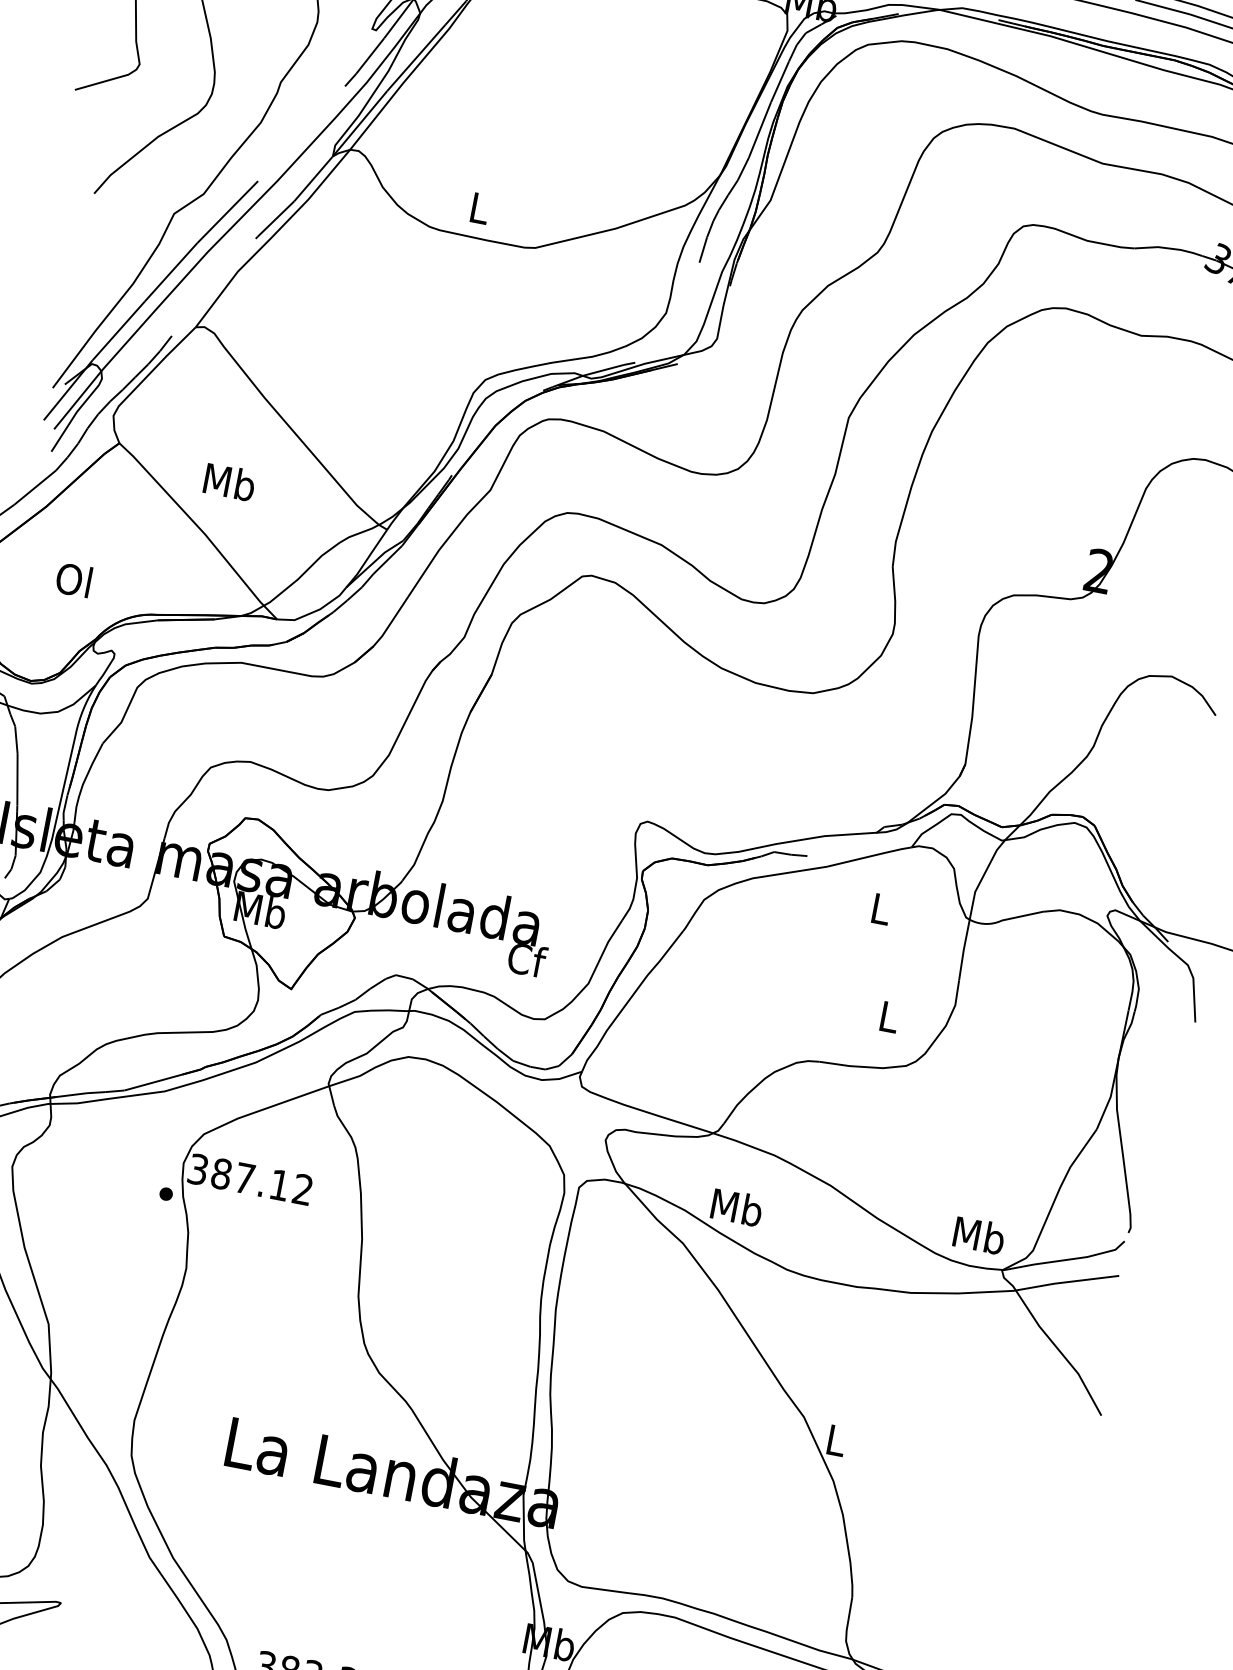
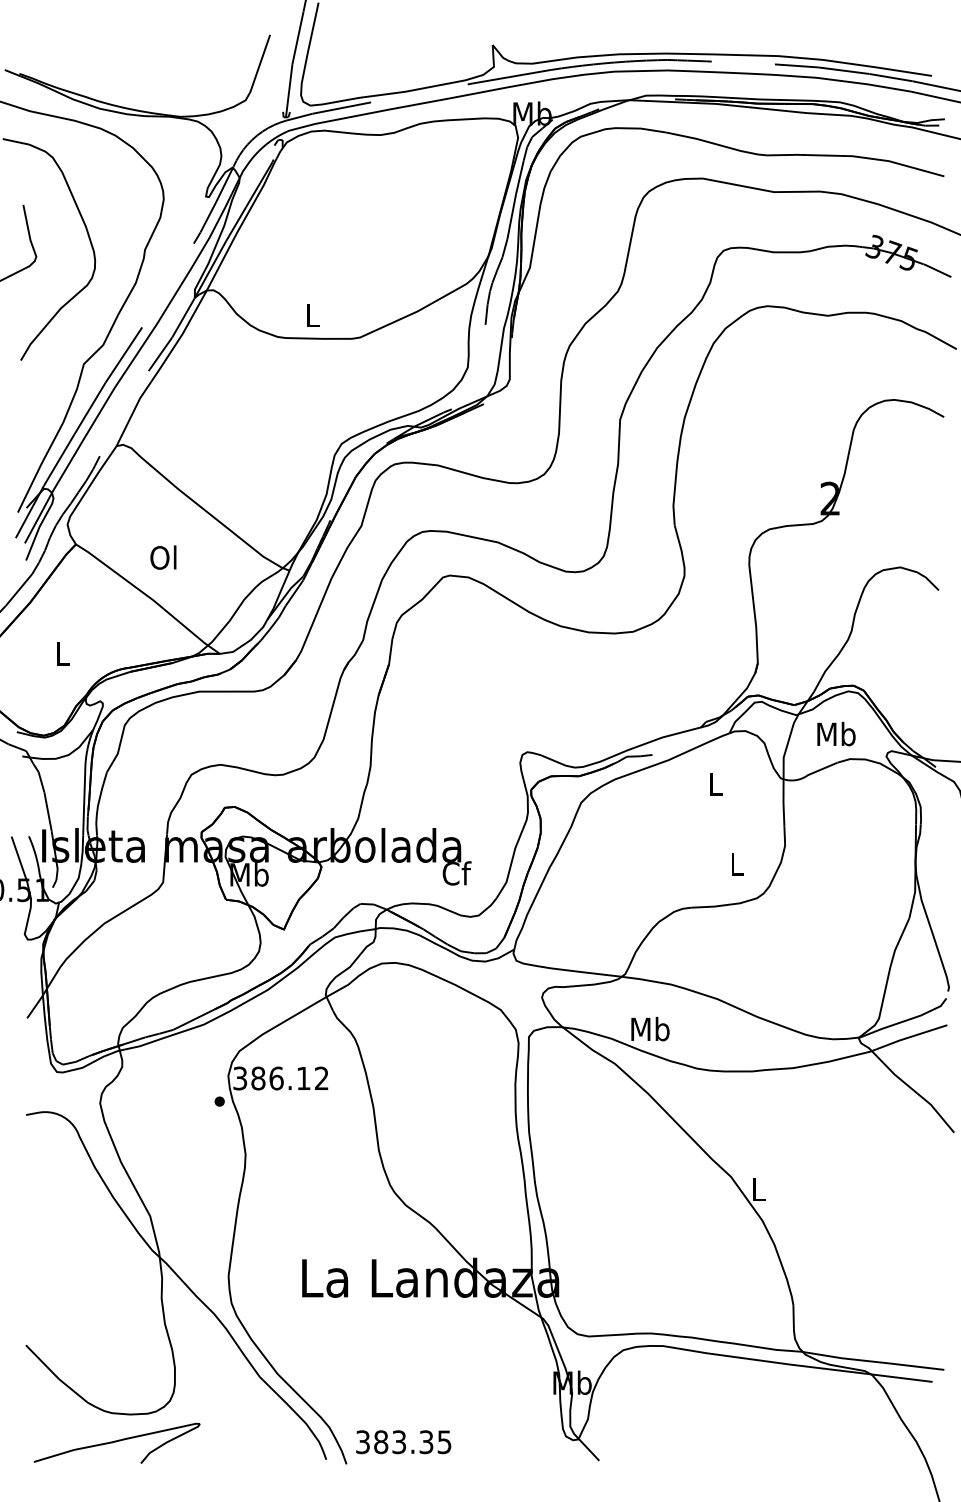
text: (229, 481) -> (164, 557), Mb -> Ol
text: (73, 579) -> (61, 653), Ol -> L
text: (244, 1178) -> (276, 1078), 387.12 -> 386.12
text: (979, 1234) -> (836, 733), moved

